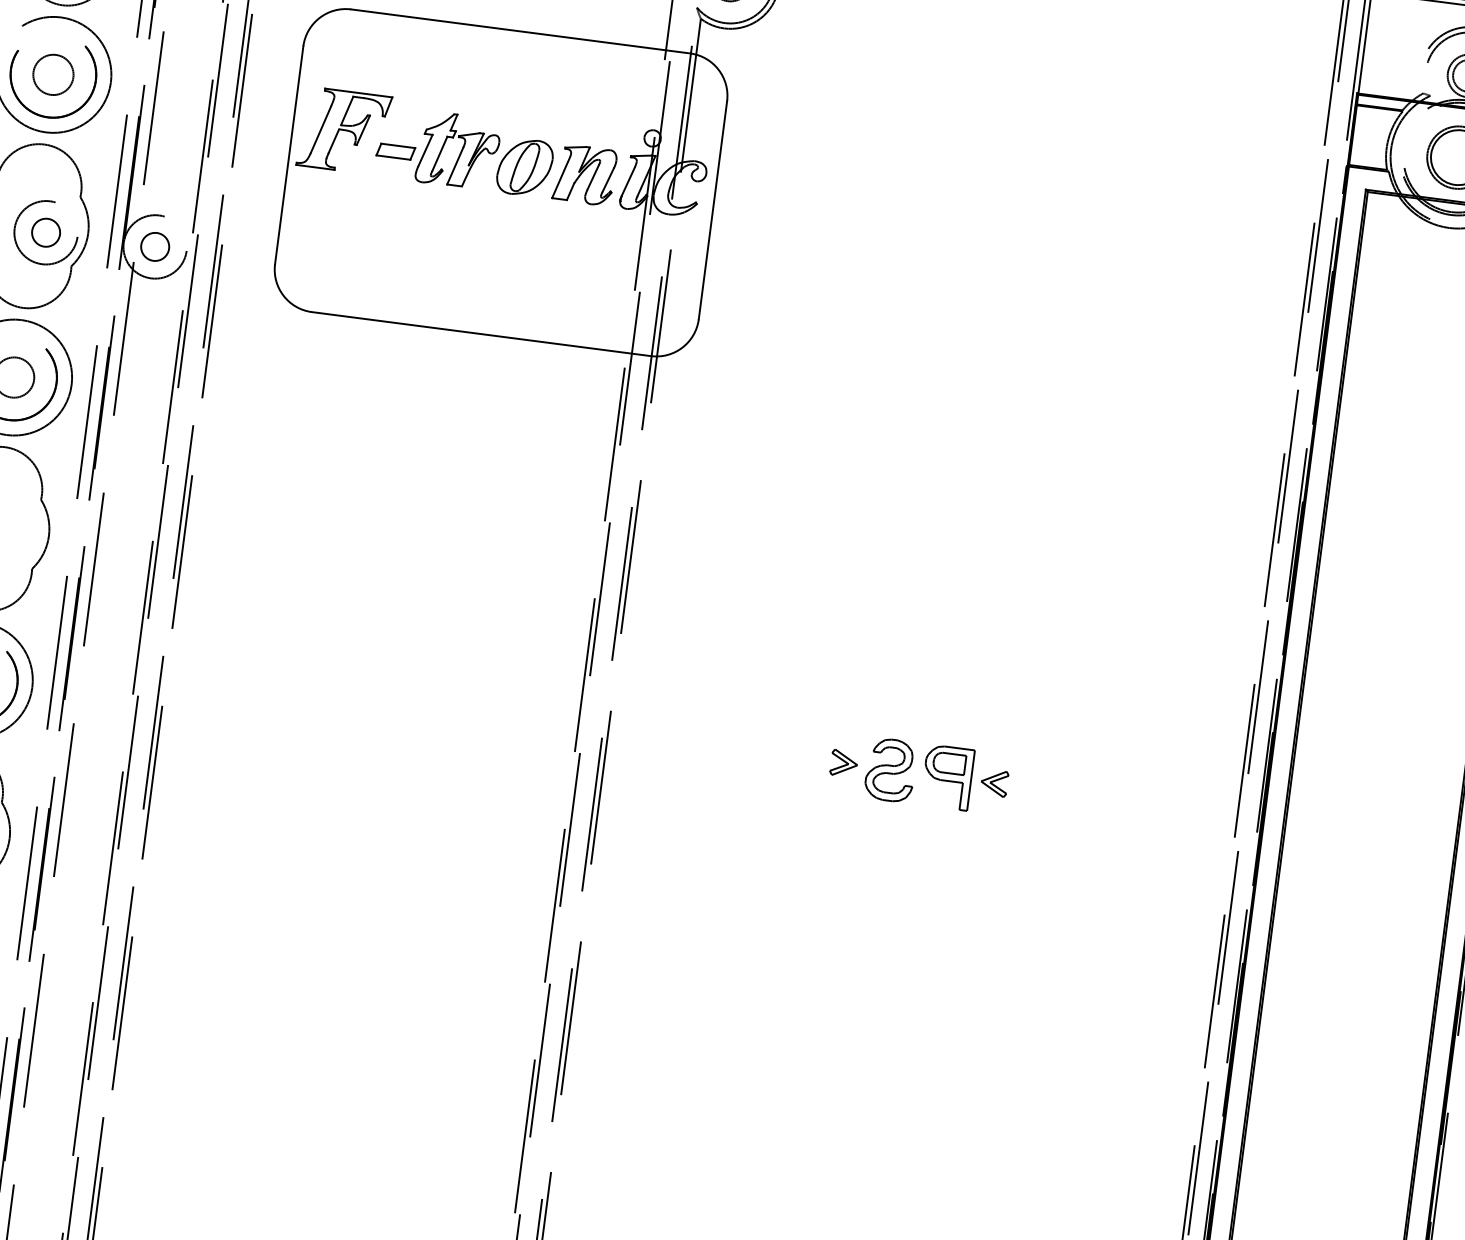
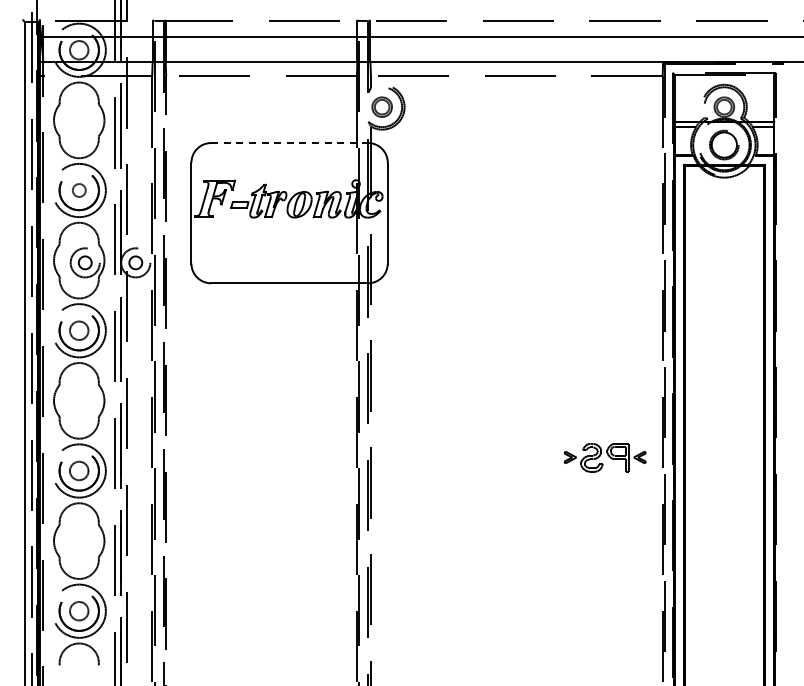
line: (520, 32) -> (289, 143), solid -> dashed
circle: (53, 74) -> (79, 190), size x0.7
part: (917, 773) -> (604, 457), moved

